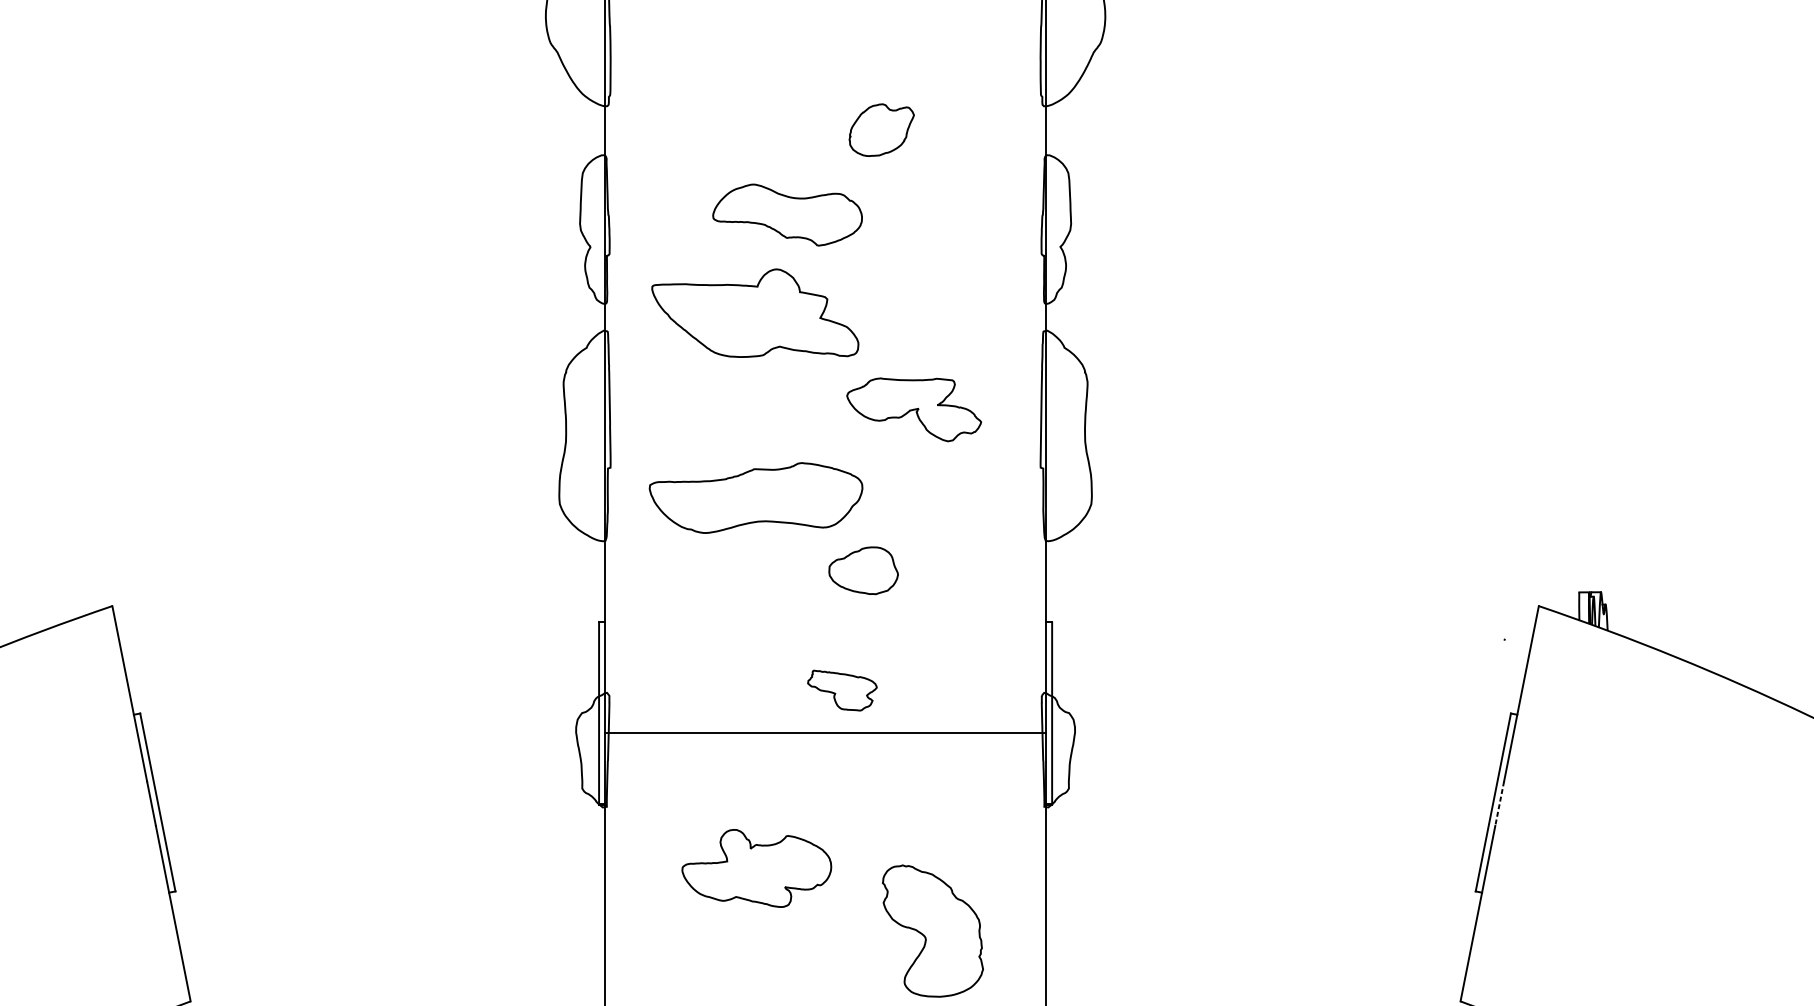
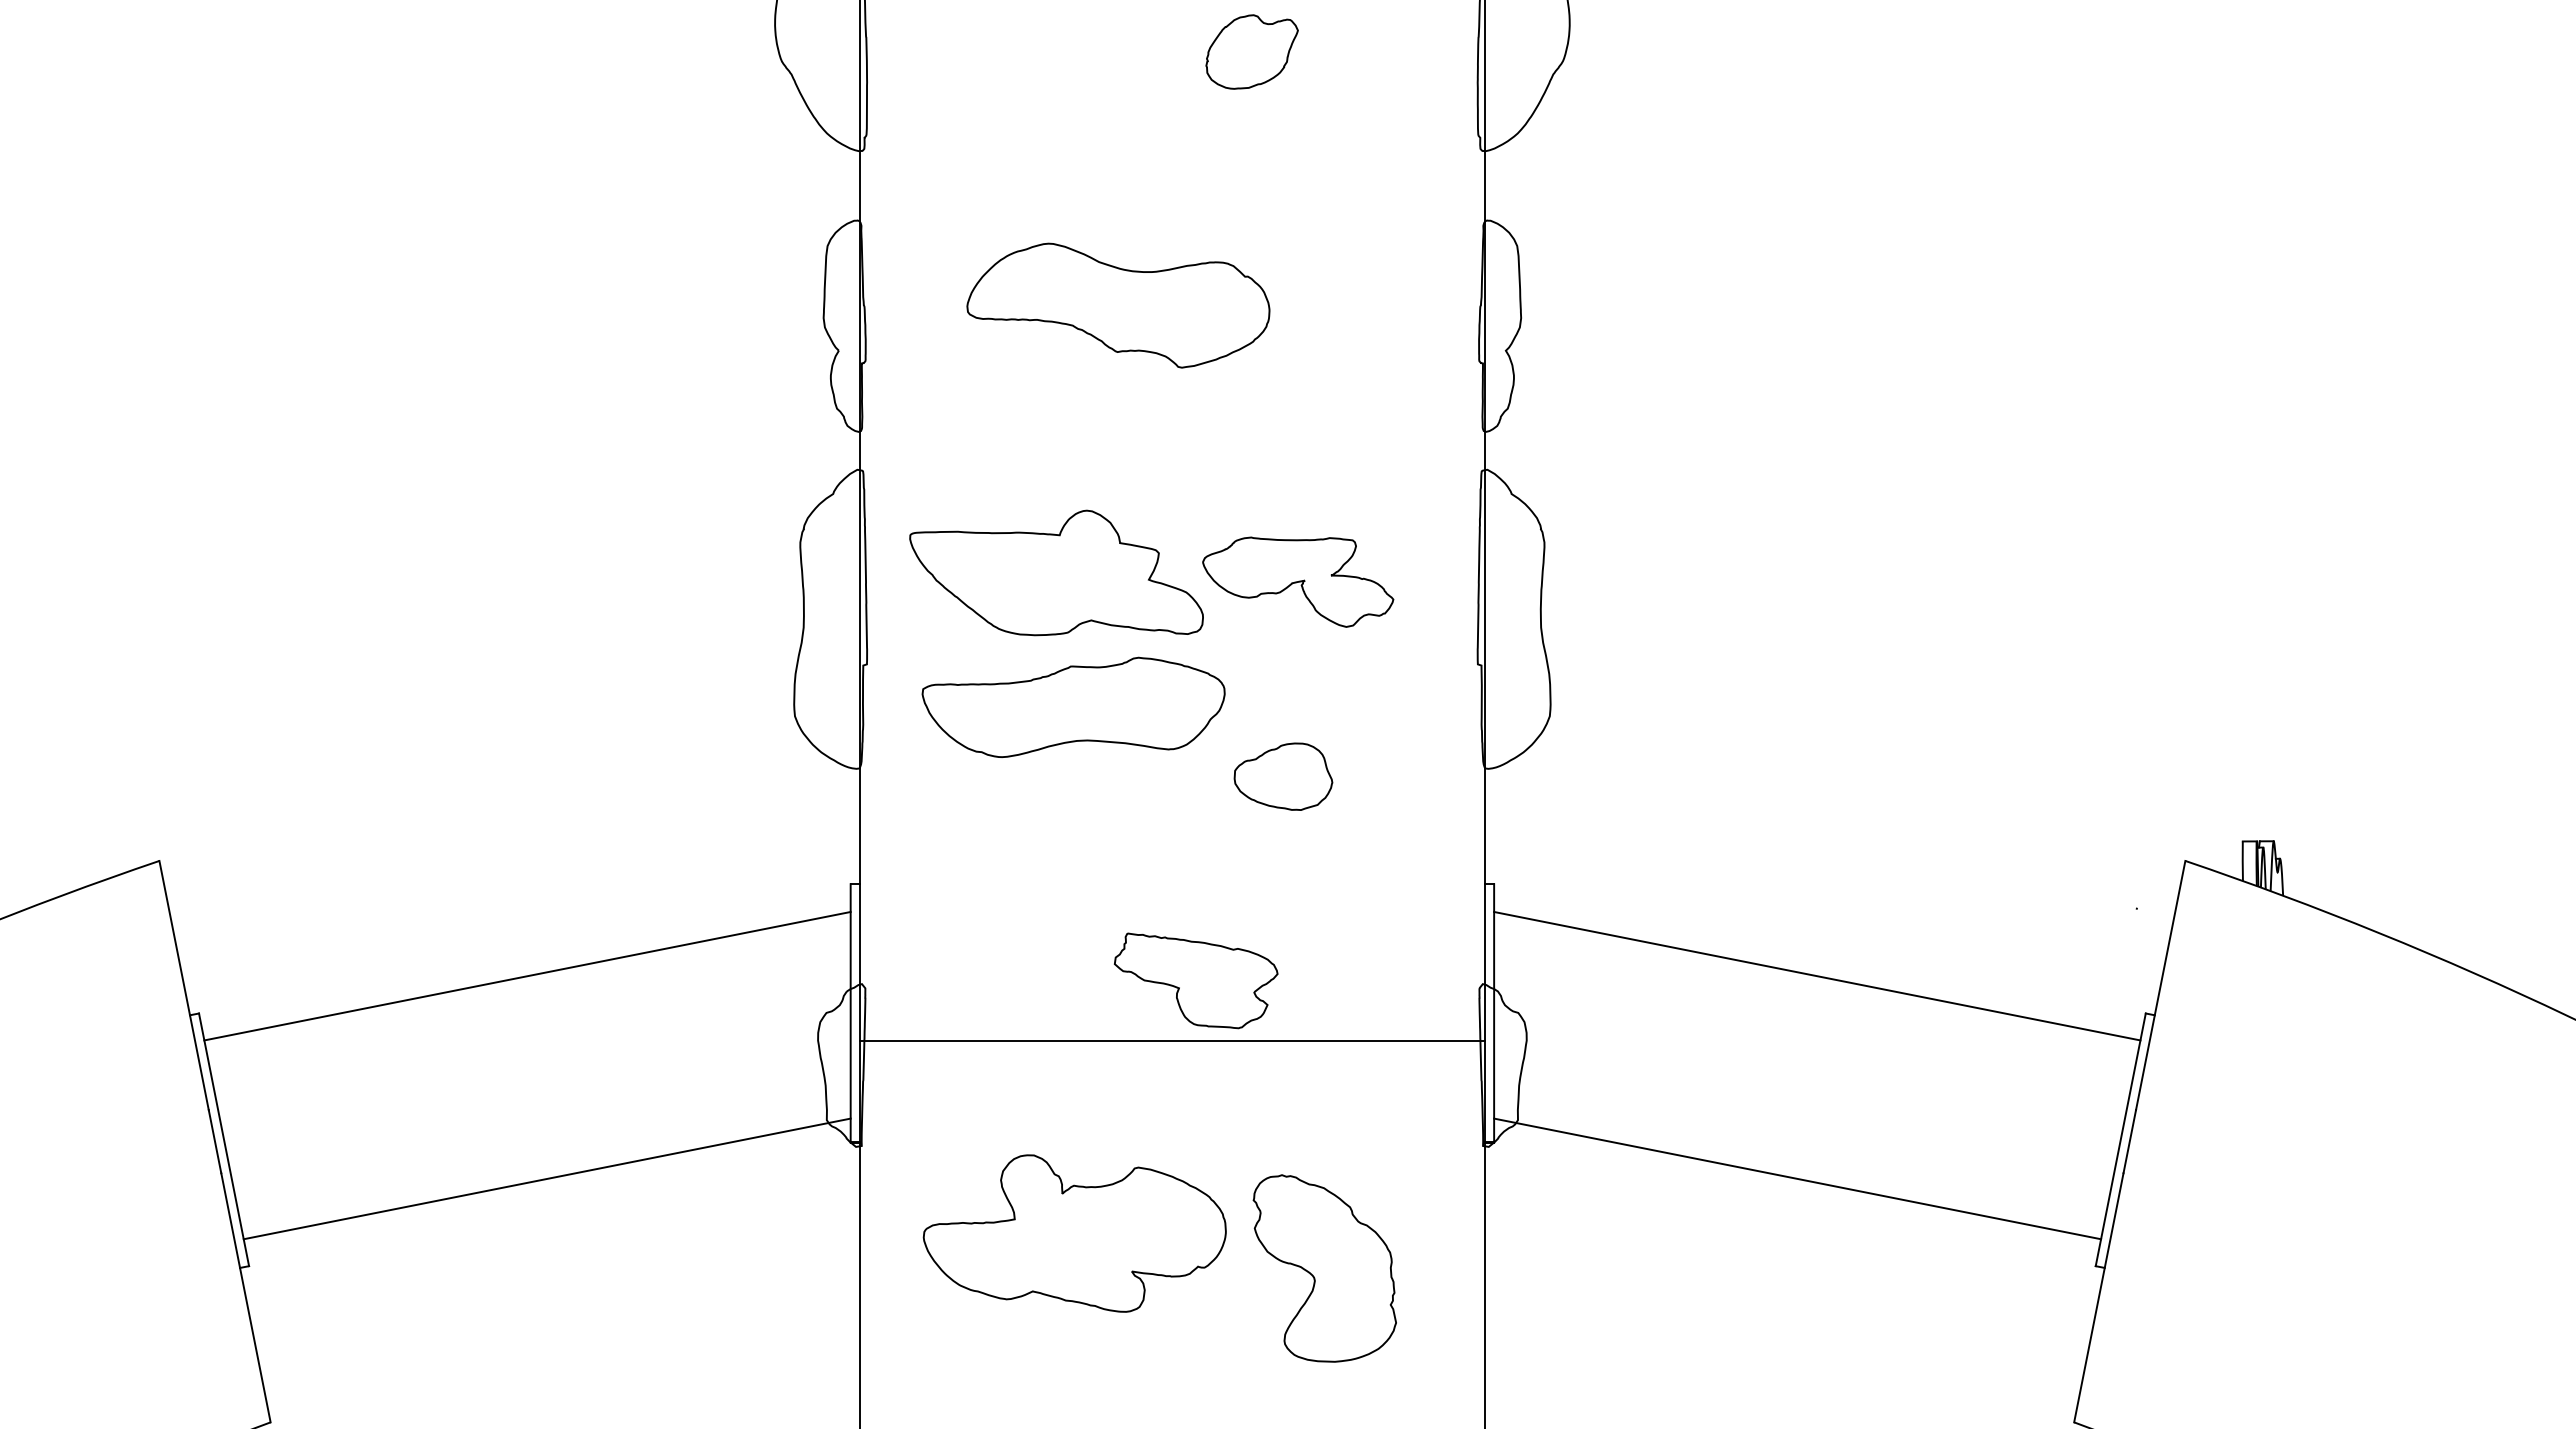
part: (881, 129) -> (1251, 51), moved
part: (787, 215) -> (1118, 305), size x1.43
part: (755, 312) -> (1056, 572), moved
part: (863, 570) -> (1283, 776), moved
line: (371, 686) -> (527, 975), added
line: (1279, 686) -> (1817, 975), added
part: (842, 690) -> (1196, 980), size x1.67
line: (1499, 804) -> (2129, 1142), dashed -> solid
line: (384, 829) -> (546, 1178), added
line: (1265, 829) -> (1797, 1178), added
part: (756, 868) -> (1074, 1233), size x1.43
part: (932, 931) -> (1324, 1268), moved

